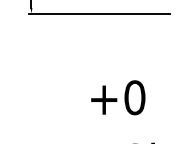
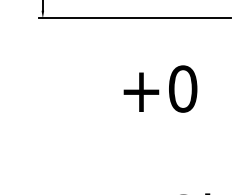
text: (118, 97) -> (160, 88), moved

